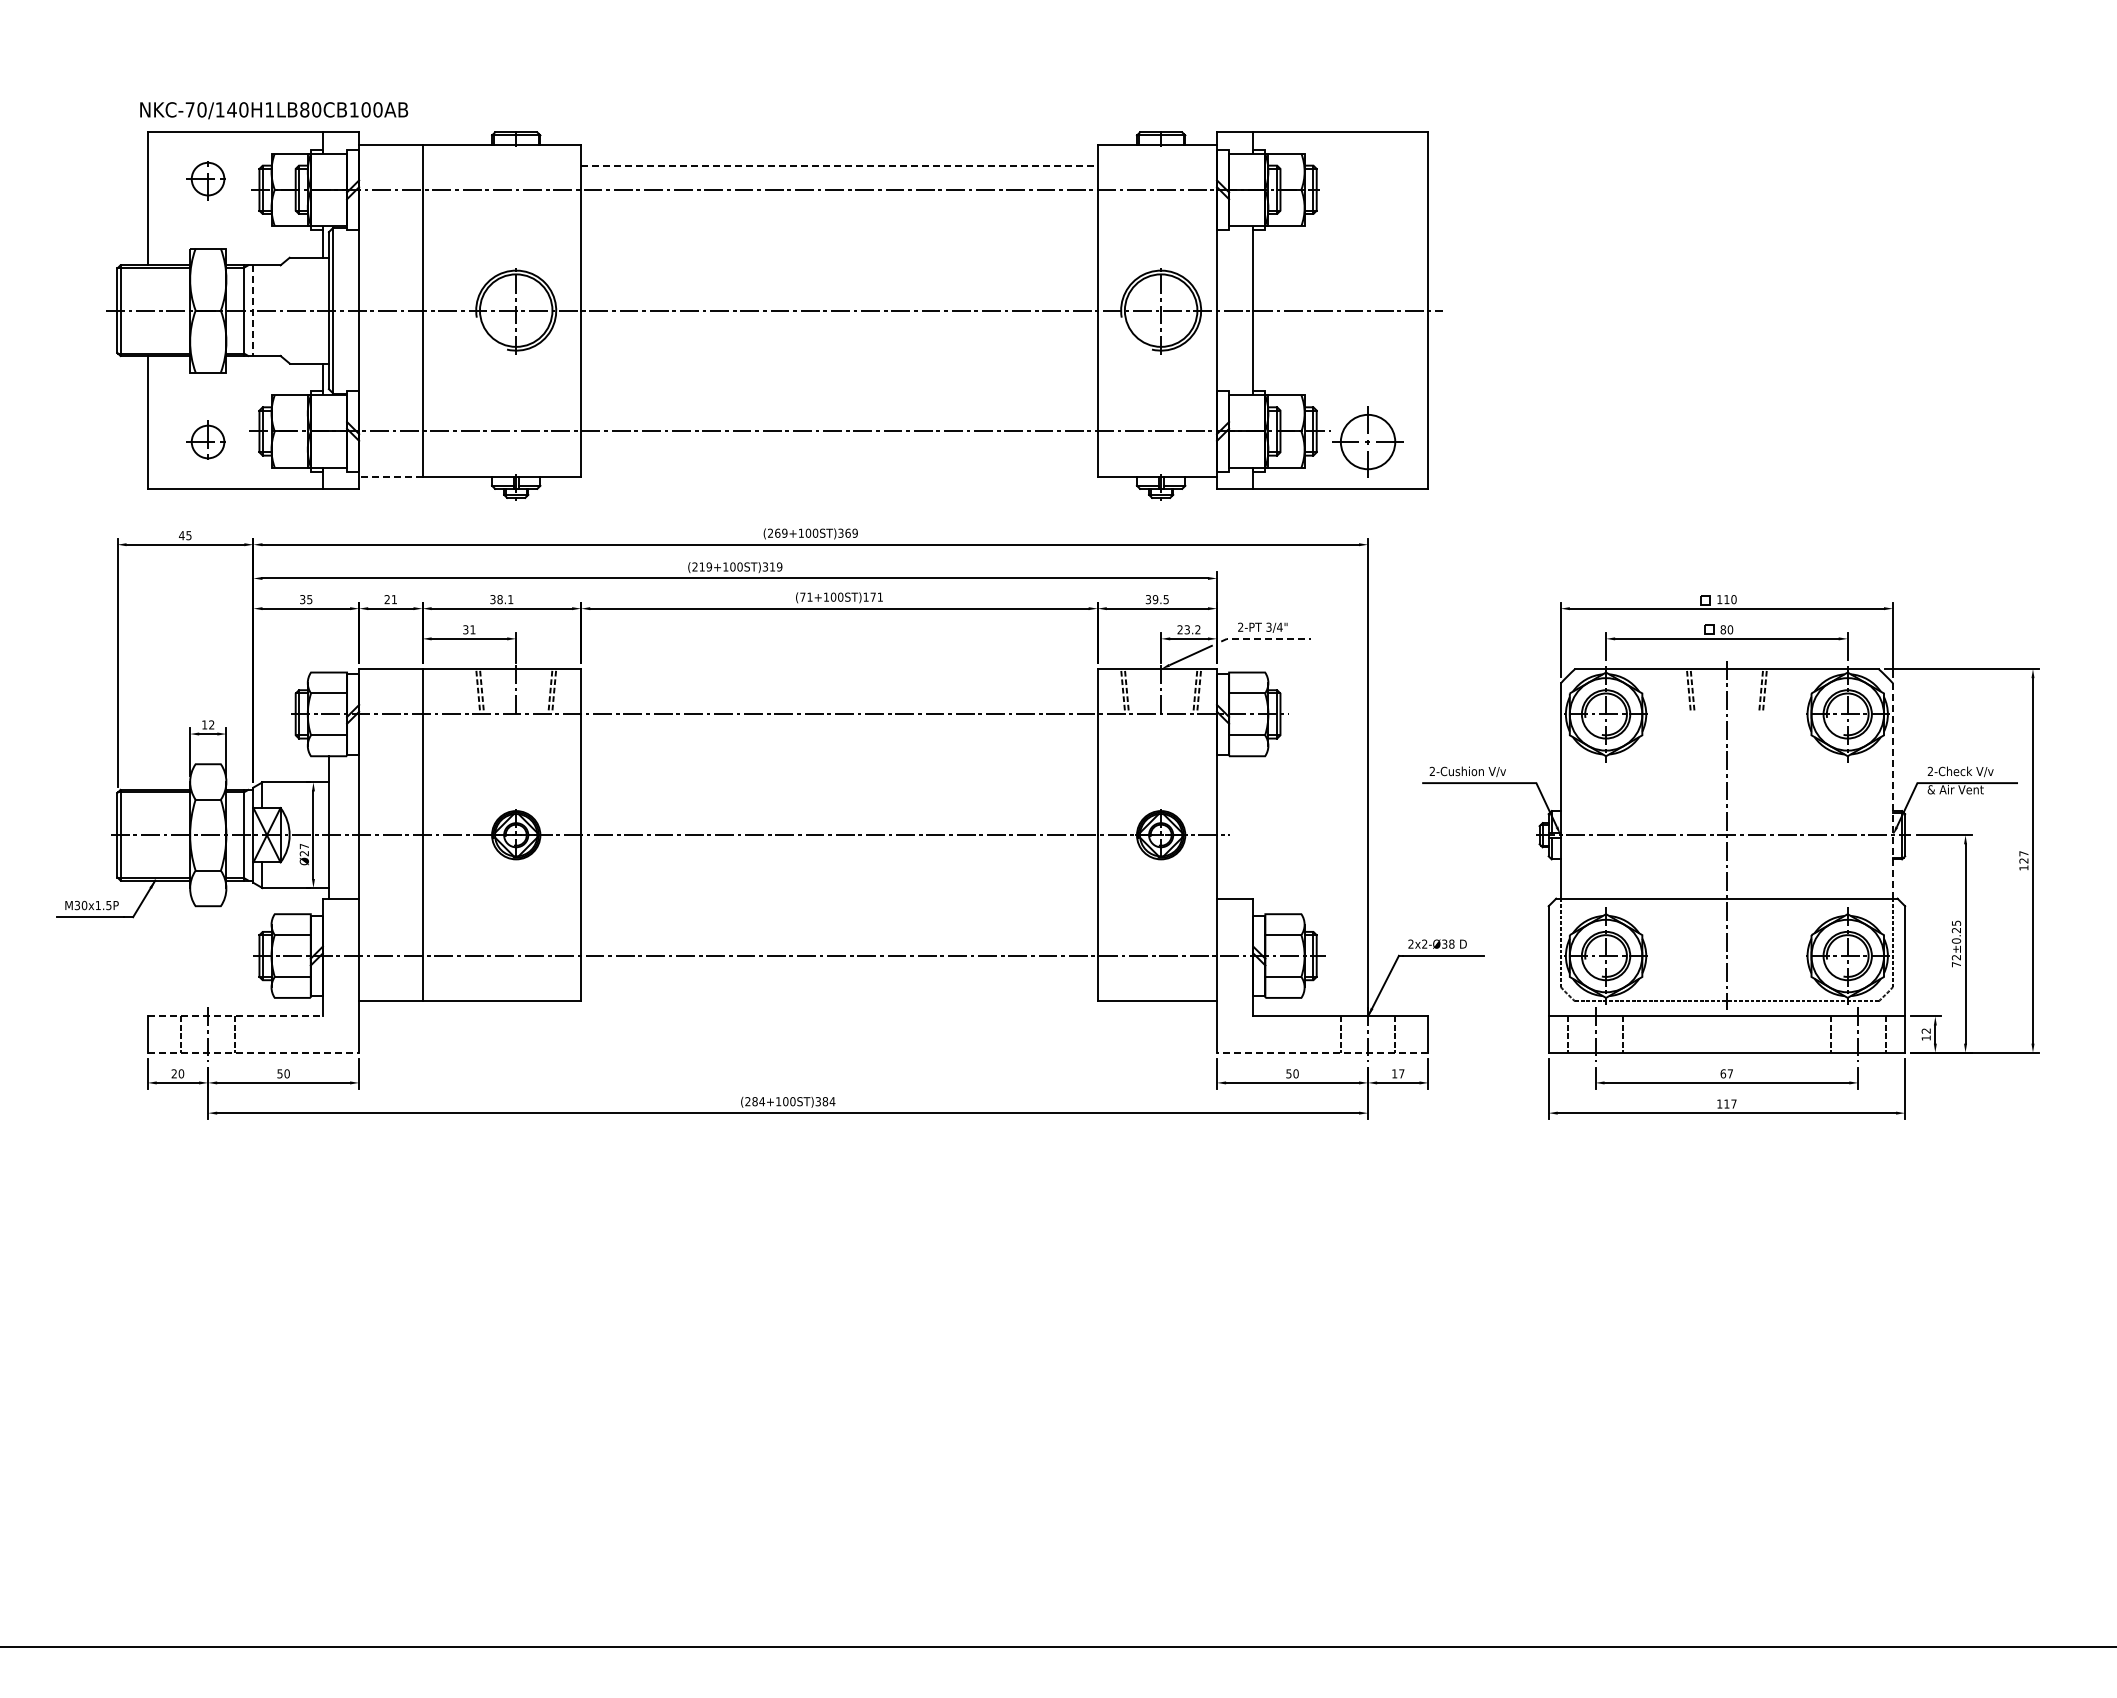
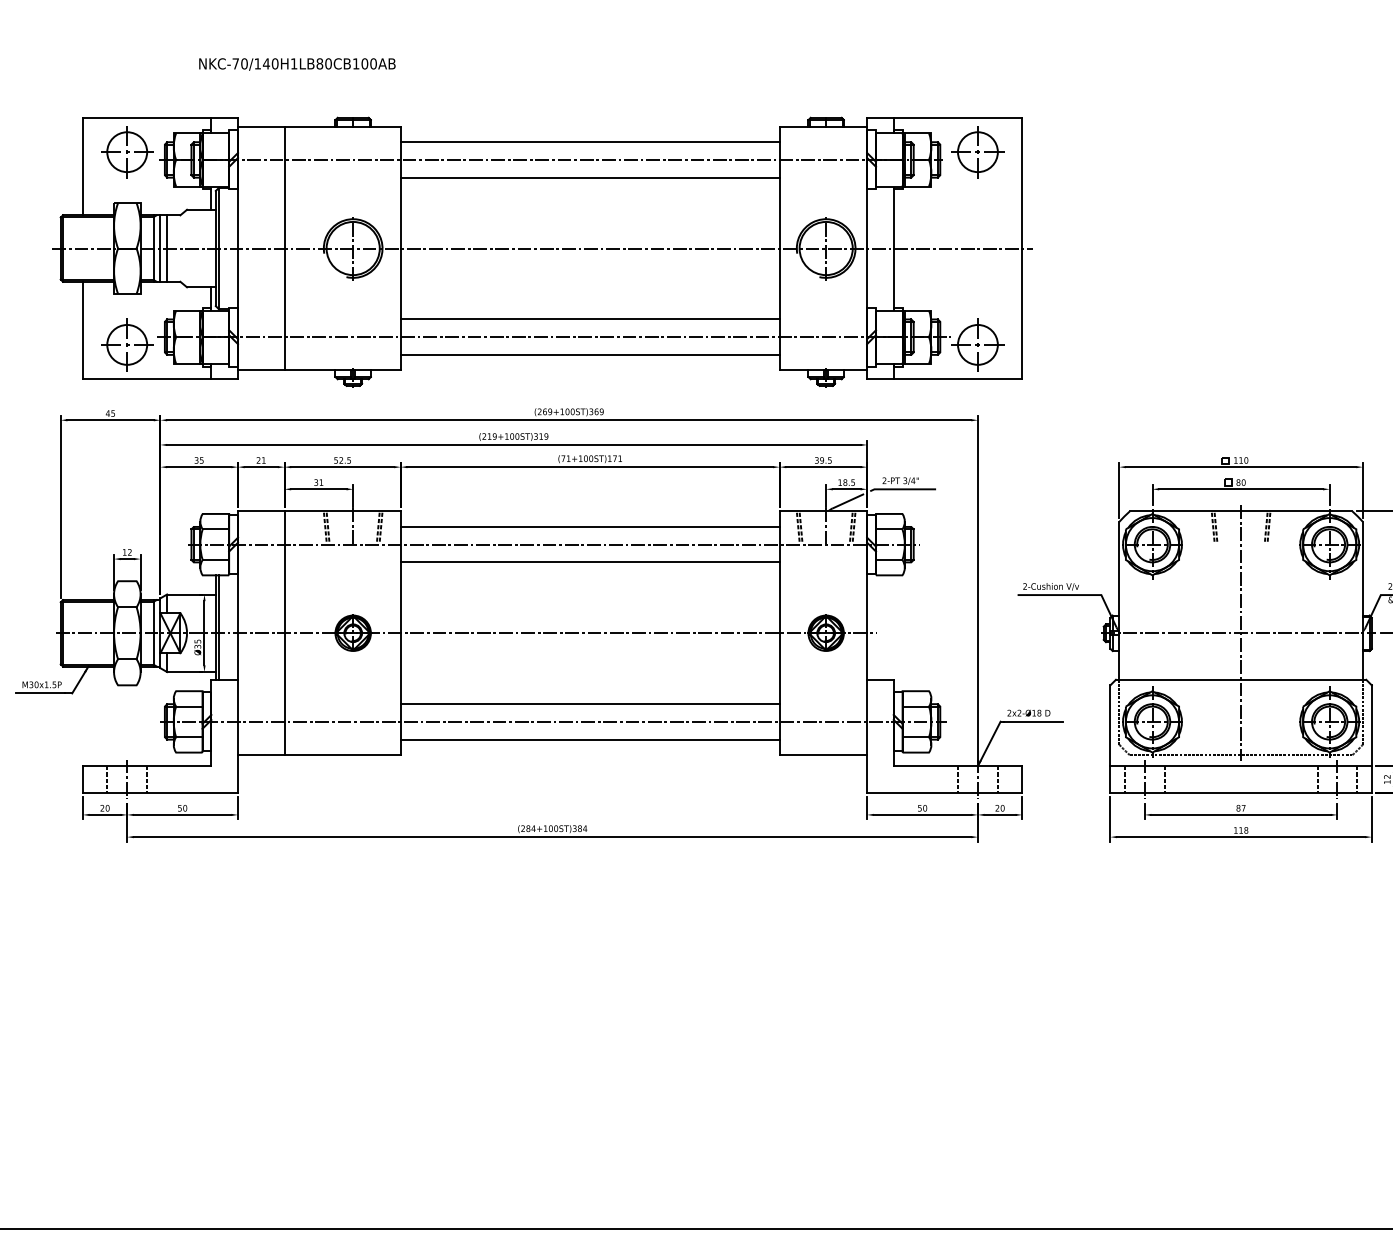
text: (274, 110) -> (297, 64), moved
line: (839, 165) -> (590, 142), dashed -> solid
part: (207, 178) -> (126, 151), size x1.67
part: (1367, 178) -> (977, 151), added
line: (839, 213) -> (590, 177), added
line: (262, 310) -> (167, 248), added
line: (253, 311) -> (160, 249), dashed -> solid
line: (839, 407) -> (590, 319), added
part: (207, 441) -> (126, 344), size x1.67
line: (839, 455) -> (590, 354), added
line: (390, 476) -> (260, 370), dashed -> solid
text: (501, 599) -> (342, 460), 38.1 -> 52.5
text: (1188, 629) -> (846, 482), 23.2 -> 18.5
line: (1264, 638) -> (901, 489), dashed -> solid
line: (839, 690) -> (590, 527), added
line: (839, 738) -> (590, 562), added
line: (1893, 791) -> (1363, 601), dashed -> solid
line: (333, 827) -> (219, 627), added
text: (304, 850) -> (197, 644), Ø27 -> Ø35
line: (839, 931) -> (590, 703), added
text: (1444, 943) -> (1033, 712), 2x2-Ø38 -> 2x2-Ø18
line: (839, 980) -> (590, 739), added
line: (235, 1016) -> (147, 766), dashed -> solid
line: (253, 1052) -> (160, 792), dashed -> solid
line: (1322, 1052) -> (944, 792), dashed -> solid
text: (1398, 1073) -> (1000, 808), 17 -> 20
text: (1722, 1073) -> (1237, 808), 67 -> 87
text: (1733, 1103) -> (1245, 830), 117 -> 118

